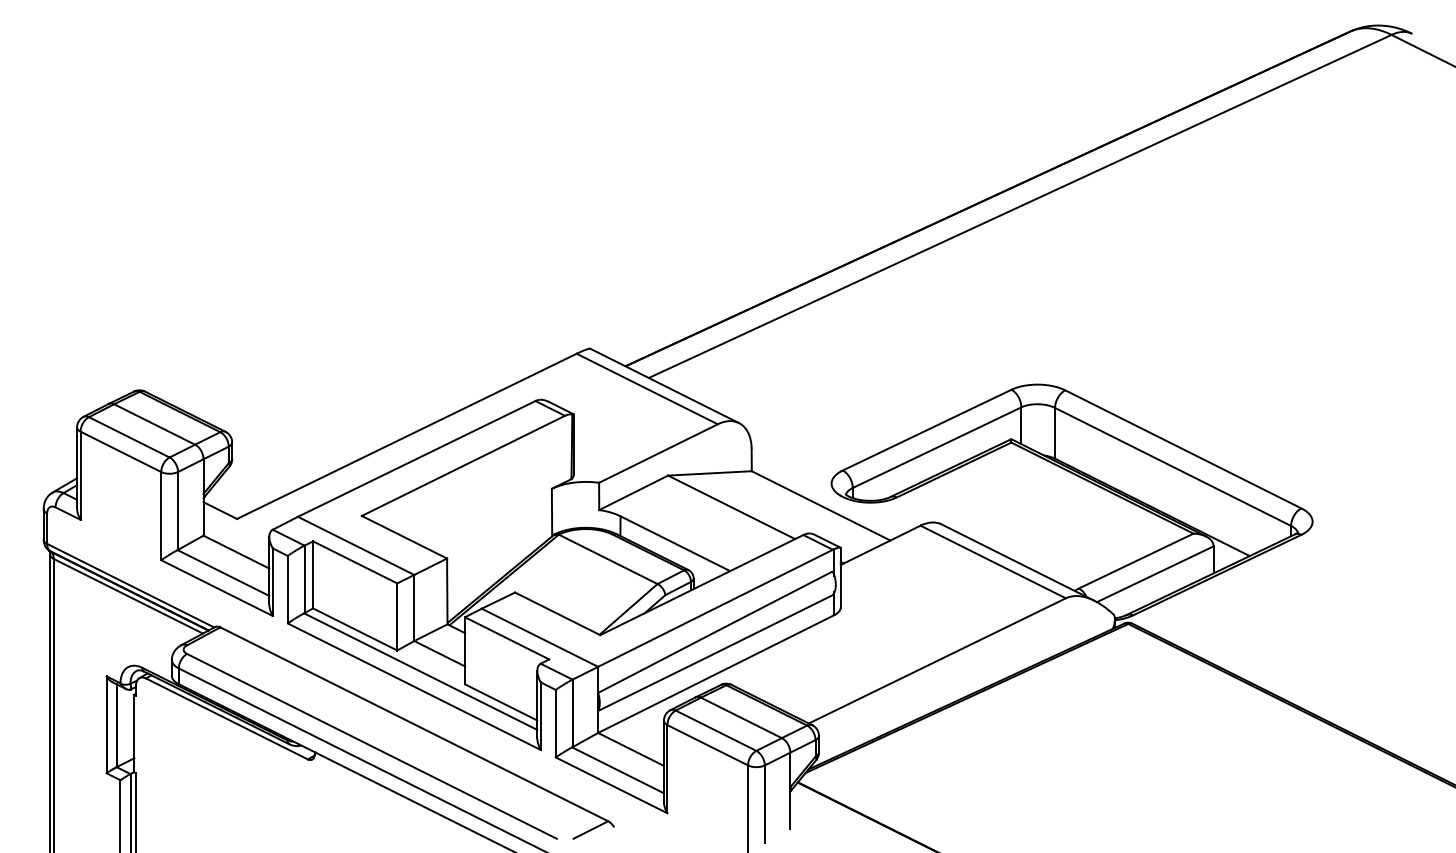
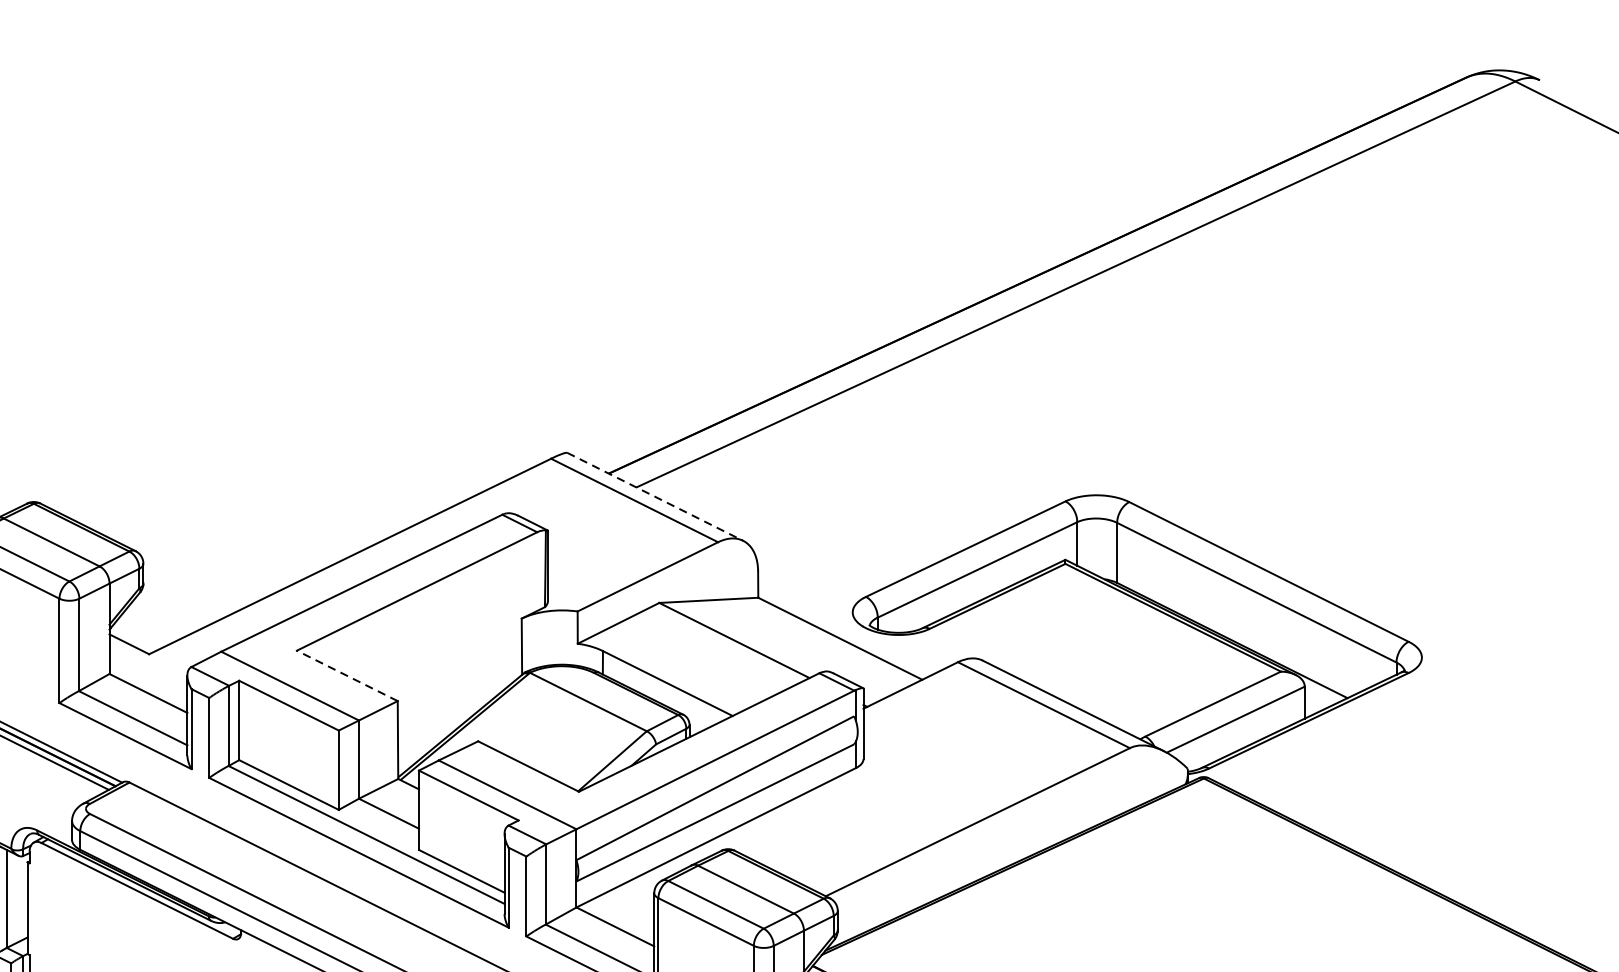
line: (665, 386) -> (656, 497), solid -> dashed
line: (404, 537) -> (347, 676), solid -> dashed

